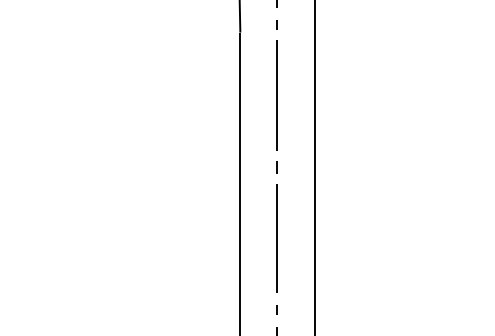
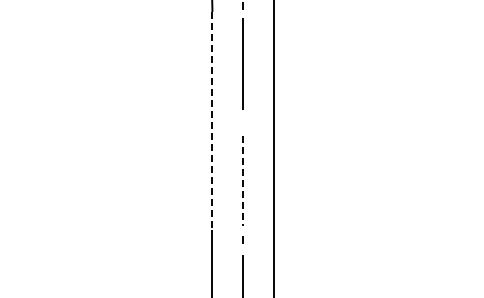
line: (240, 165) -> (212, 121), solid -> dashed
line: (276, 166) -> (242, 122), removed
line: (278, 238) -> (243, 181), solid -> dashed

